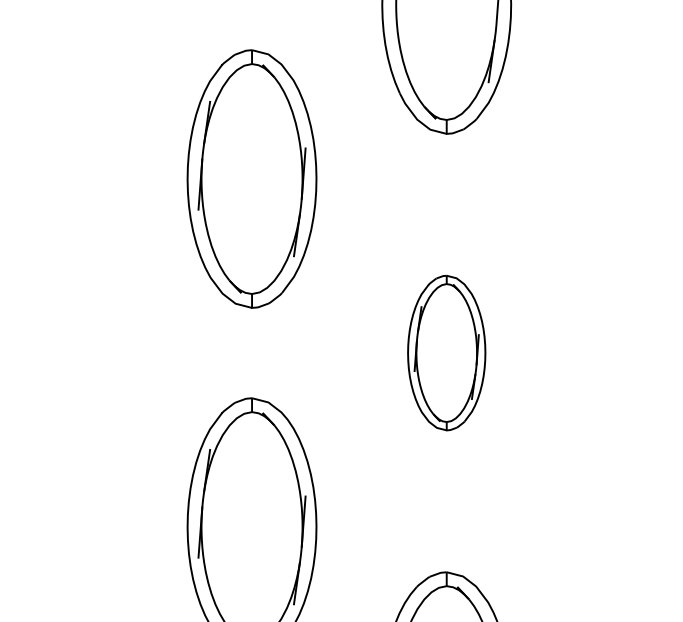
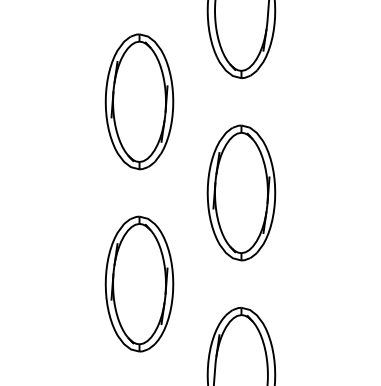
part: (446, 352) -> (241, 192), size x1.67

